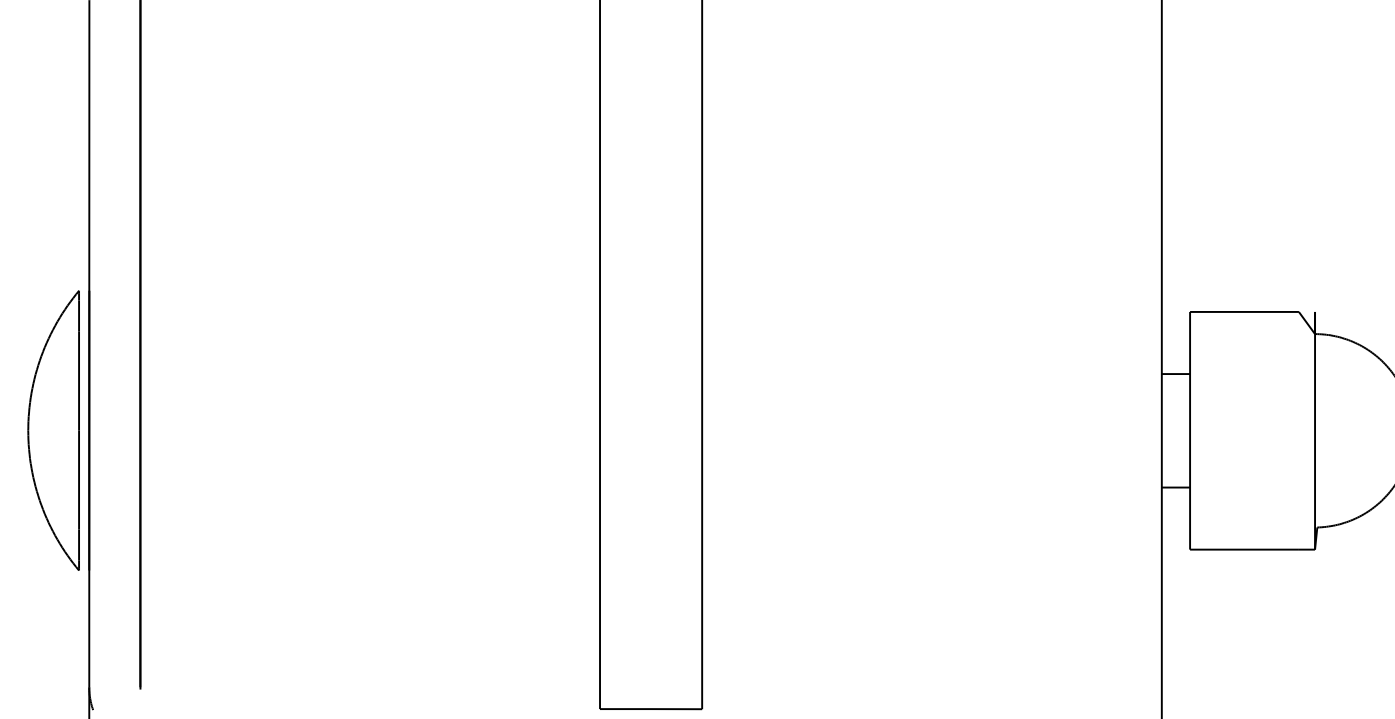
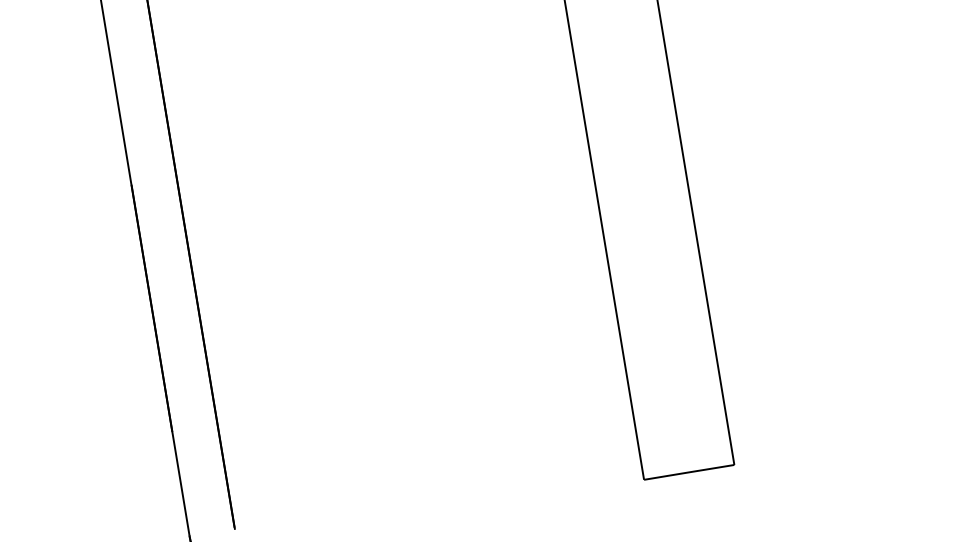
part: (53, 430) -> (120, 313), removed

